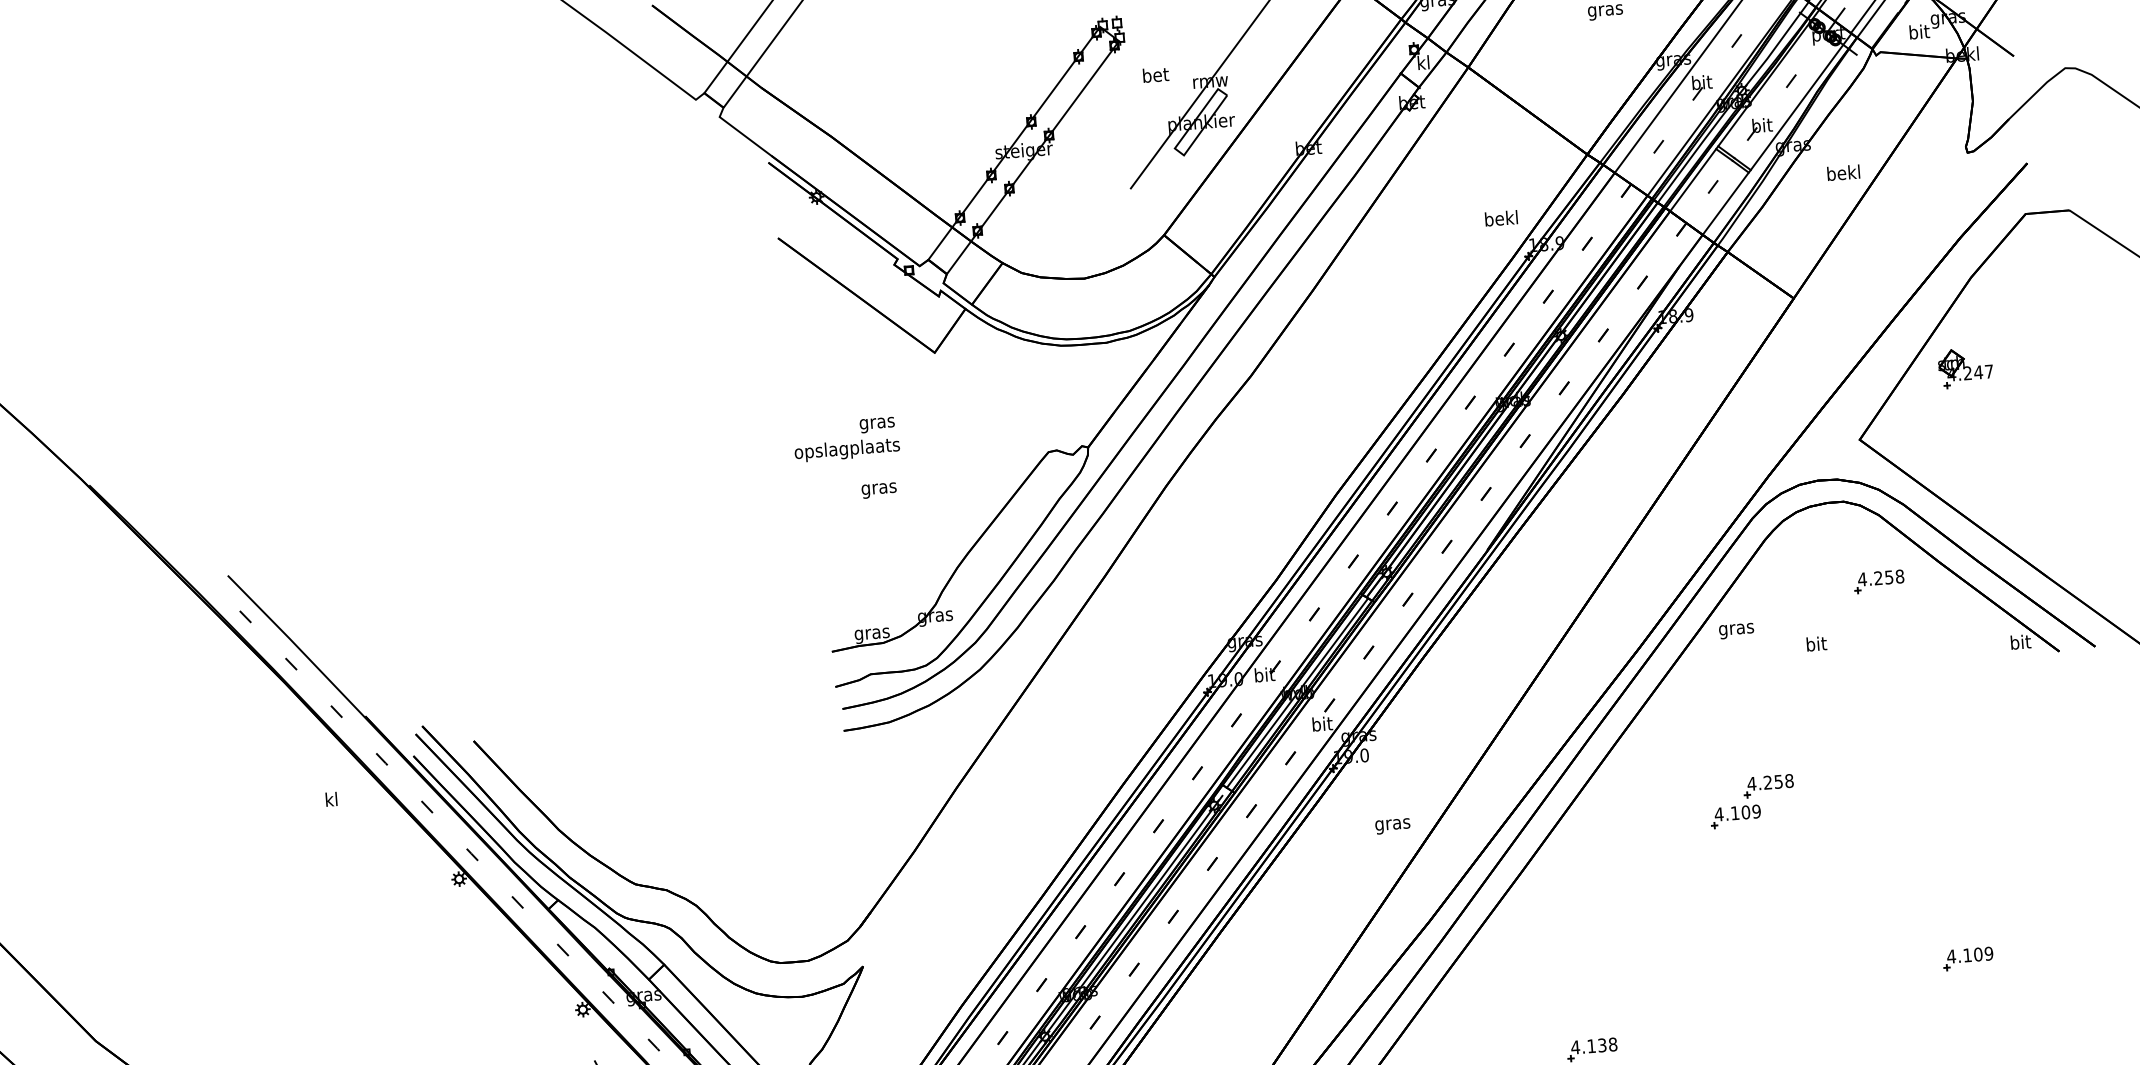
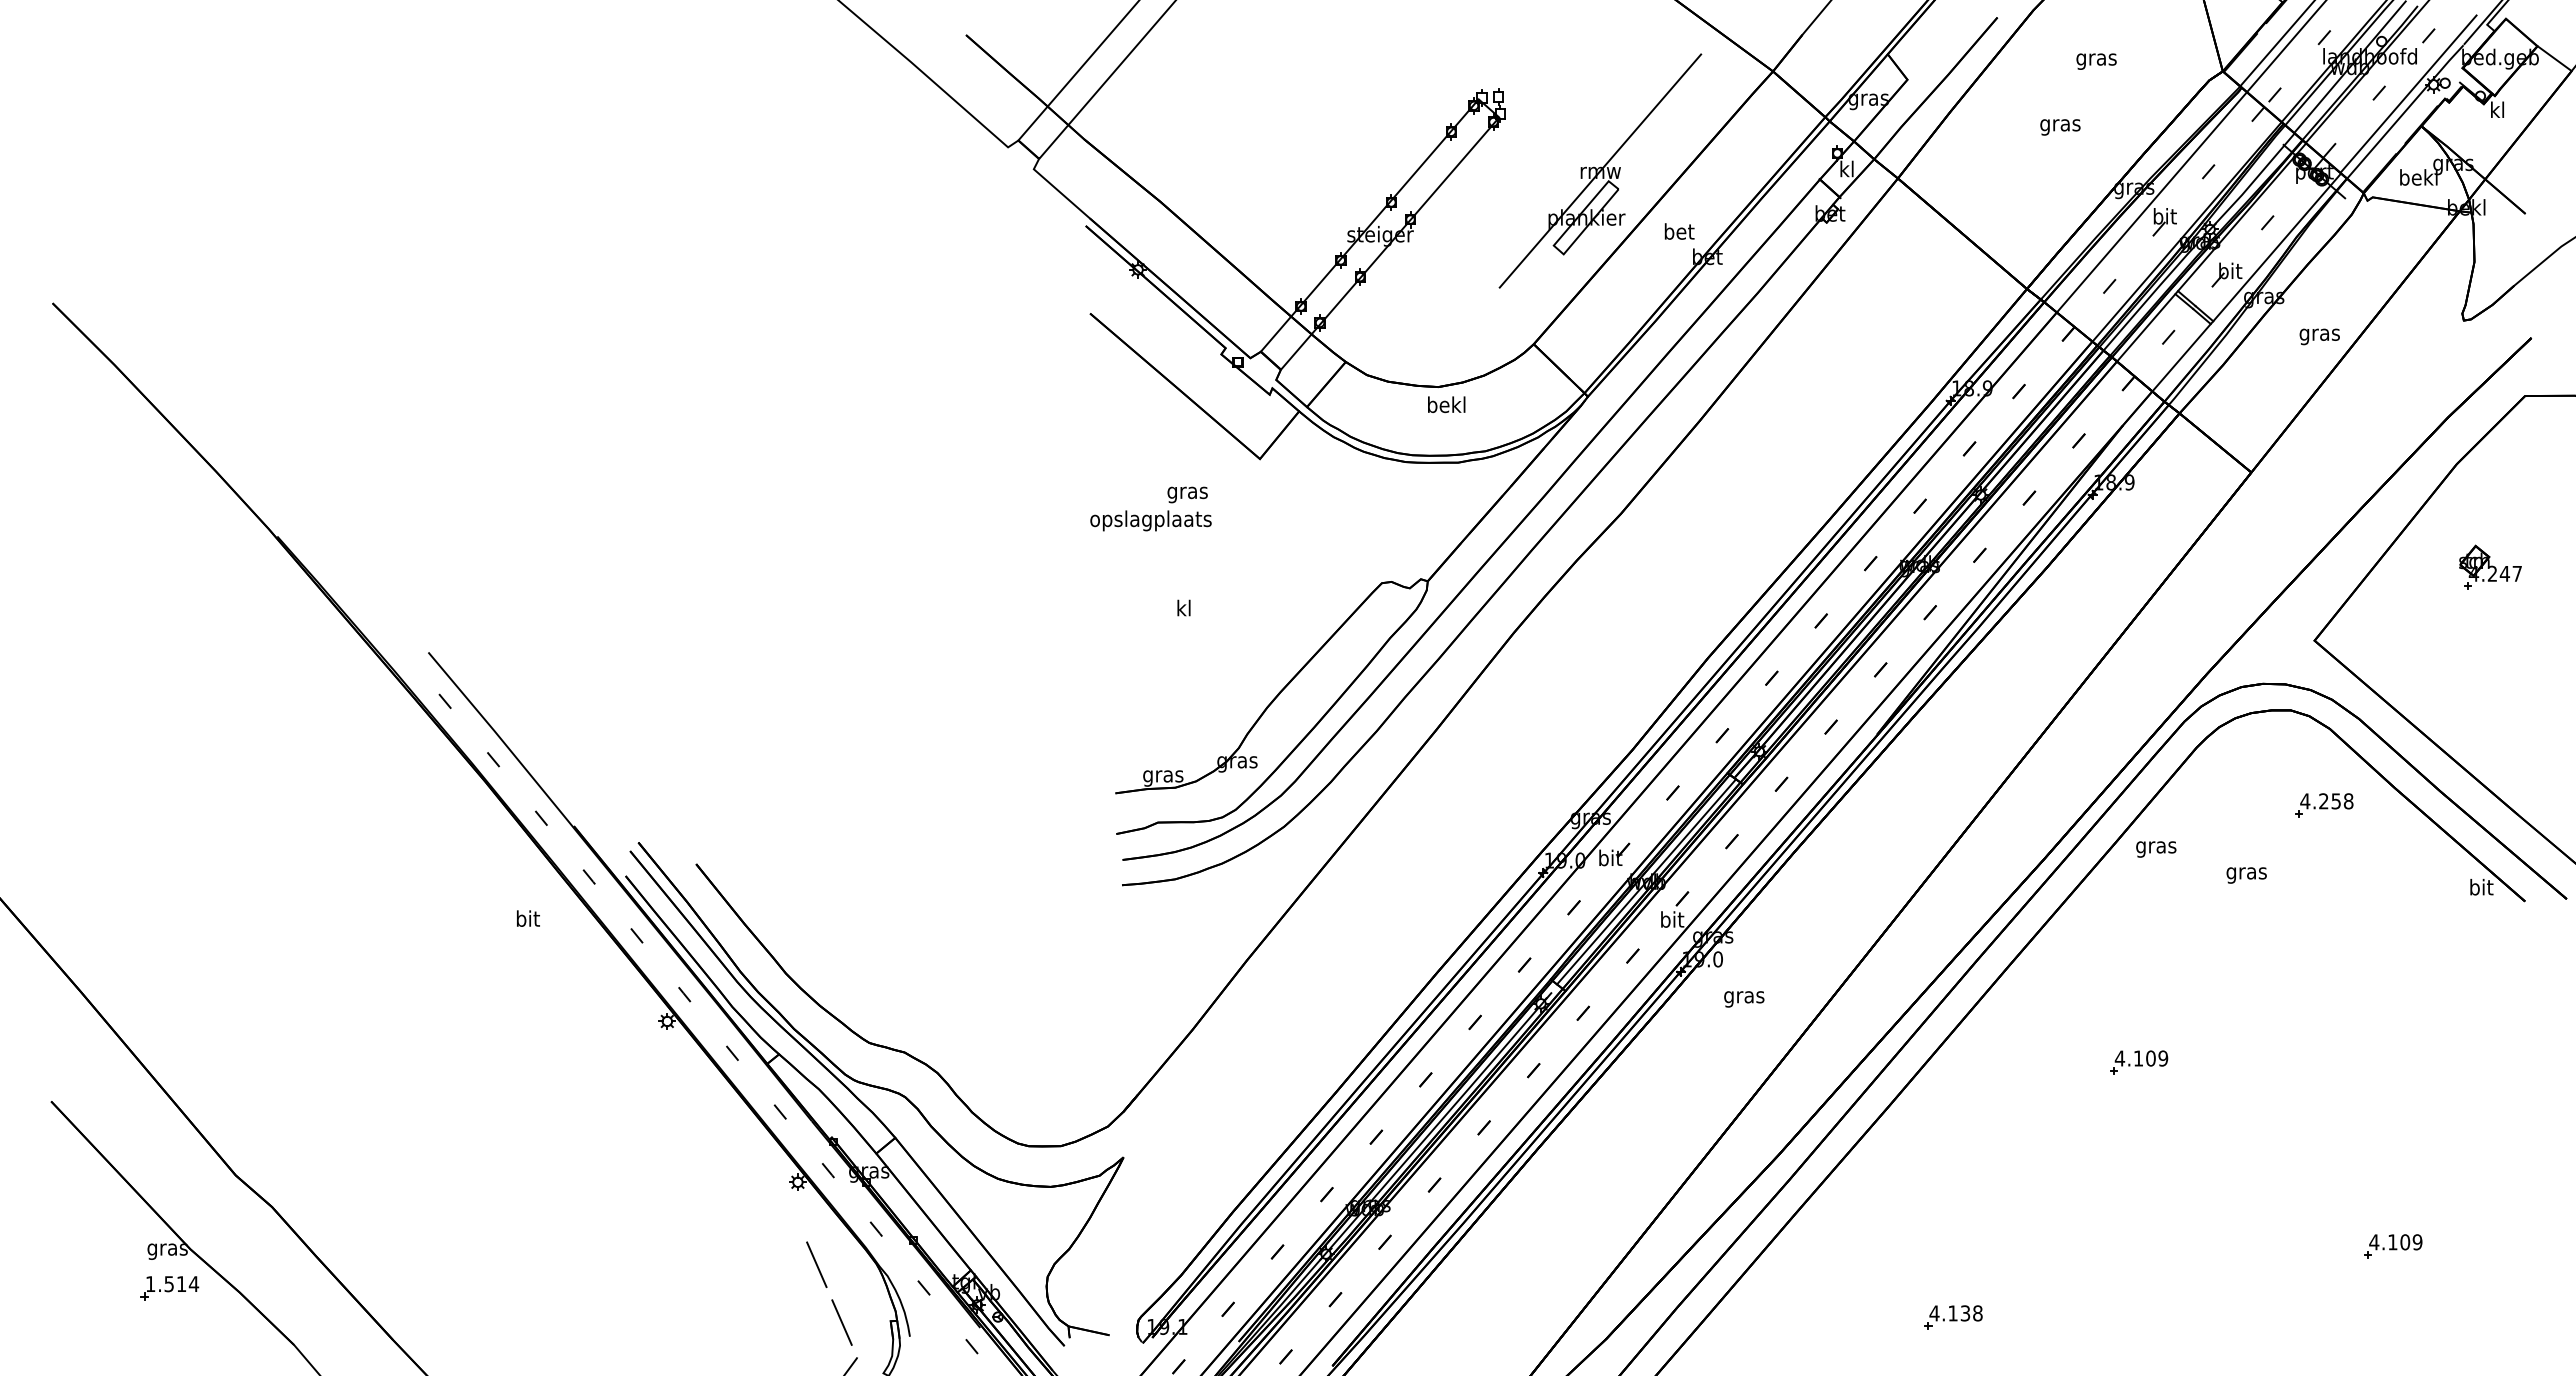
text: (1918, 31) -> (2418, 177), bit -> bekl
text: (1155, 74) -> (1679, 231), moved
text: (1843, 174) -> (2319, 334), bekl -> gras
text: (1501, 218) -> (1446, 404), moved
part: (1965, 367) -> (2490, 566), moved
text: (846, 439) -> (1150, 508), moved
text: (879, 488) -> (1184, 609), gras -> kl
text: (1816, 645) -> (2246, 873), bit -> gras
part: (1768, 786) -> (2179, 1030), removed
text: (332, 799) -> (528, 918), kl -> bit
text: (1393, 826) -> (1744, 999), moved

